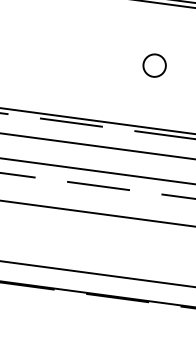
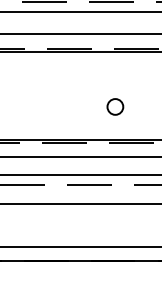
circle: (154, 65) -> (115, 106), moved

